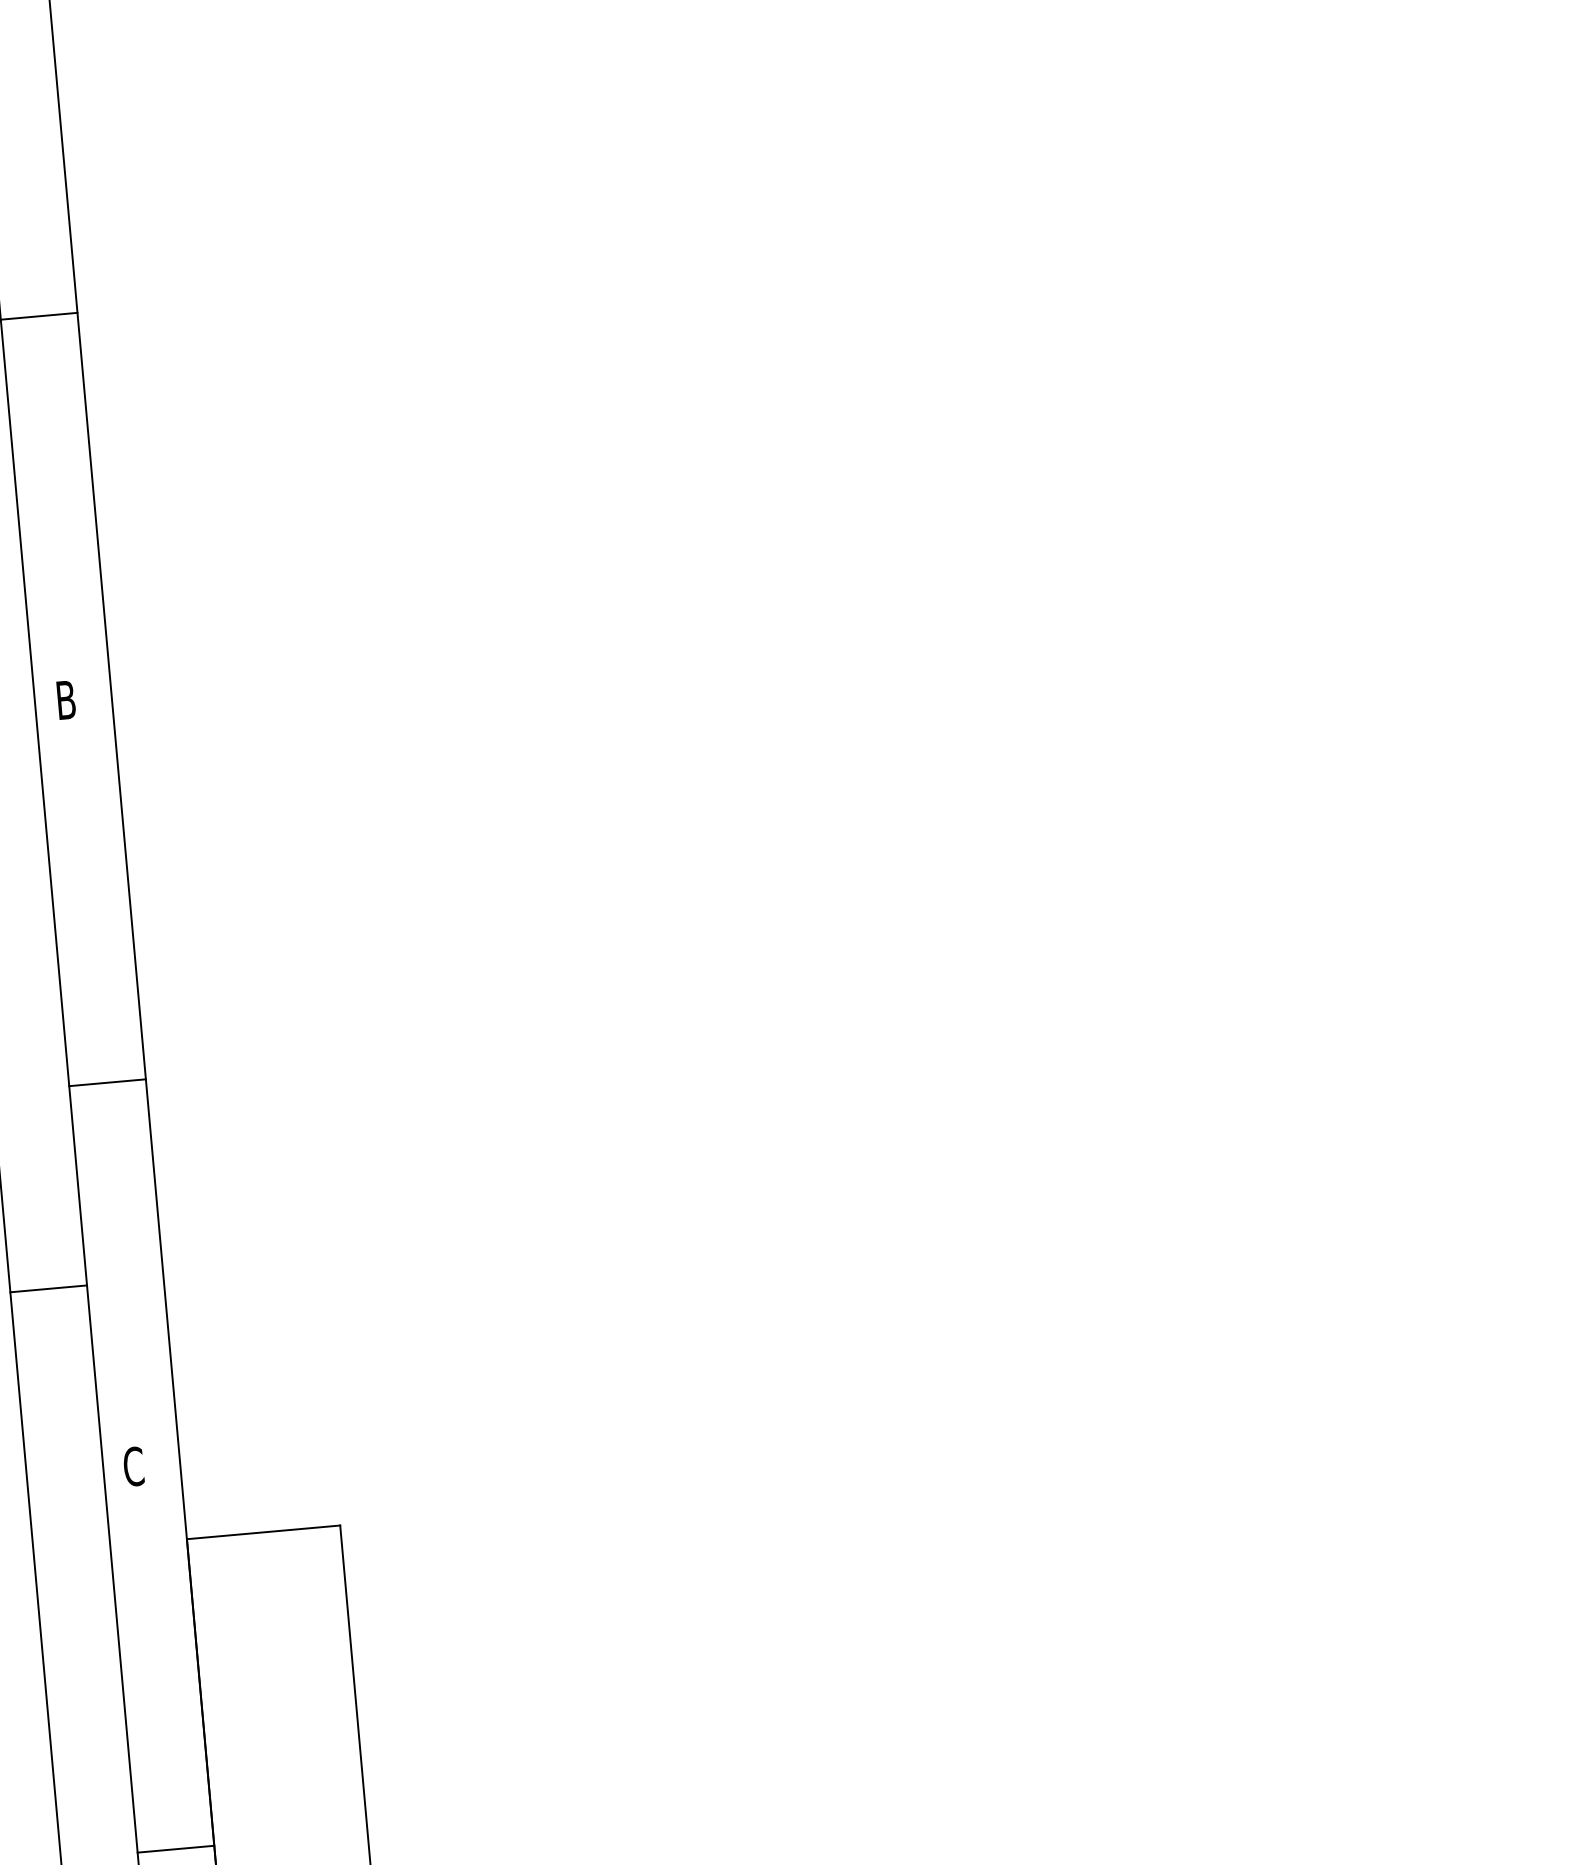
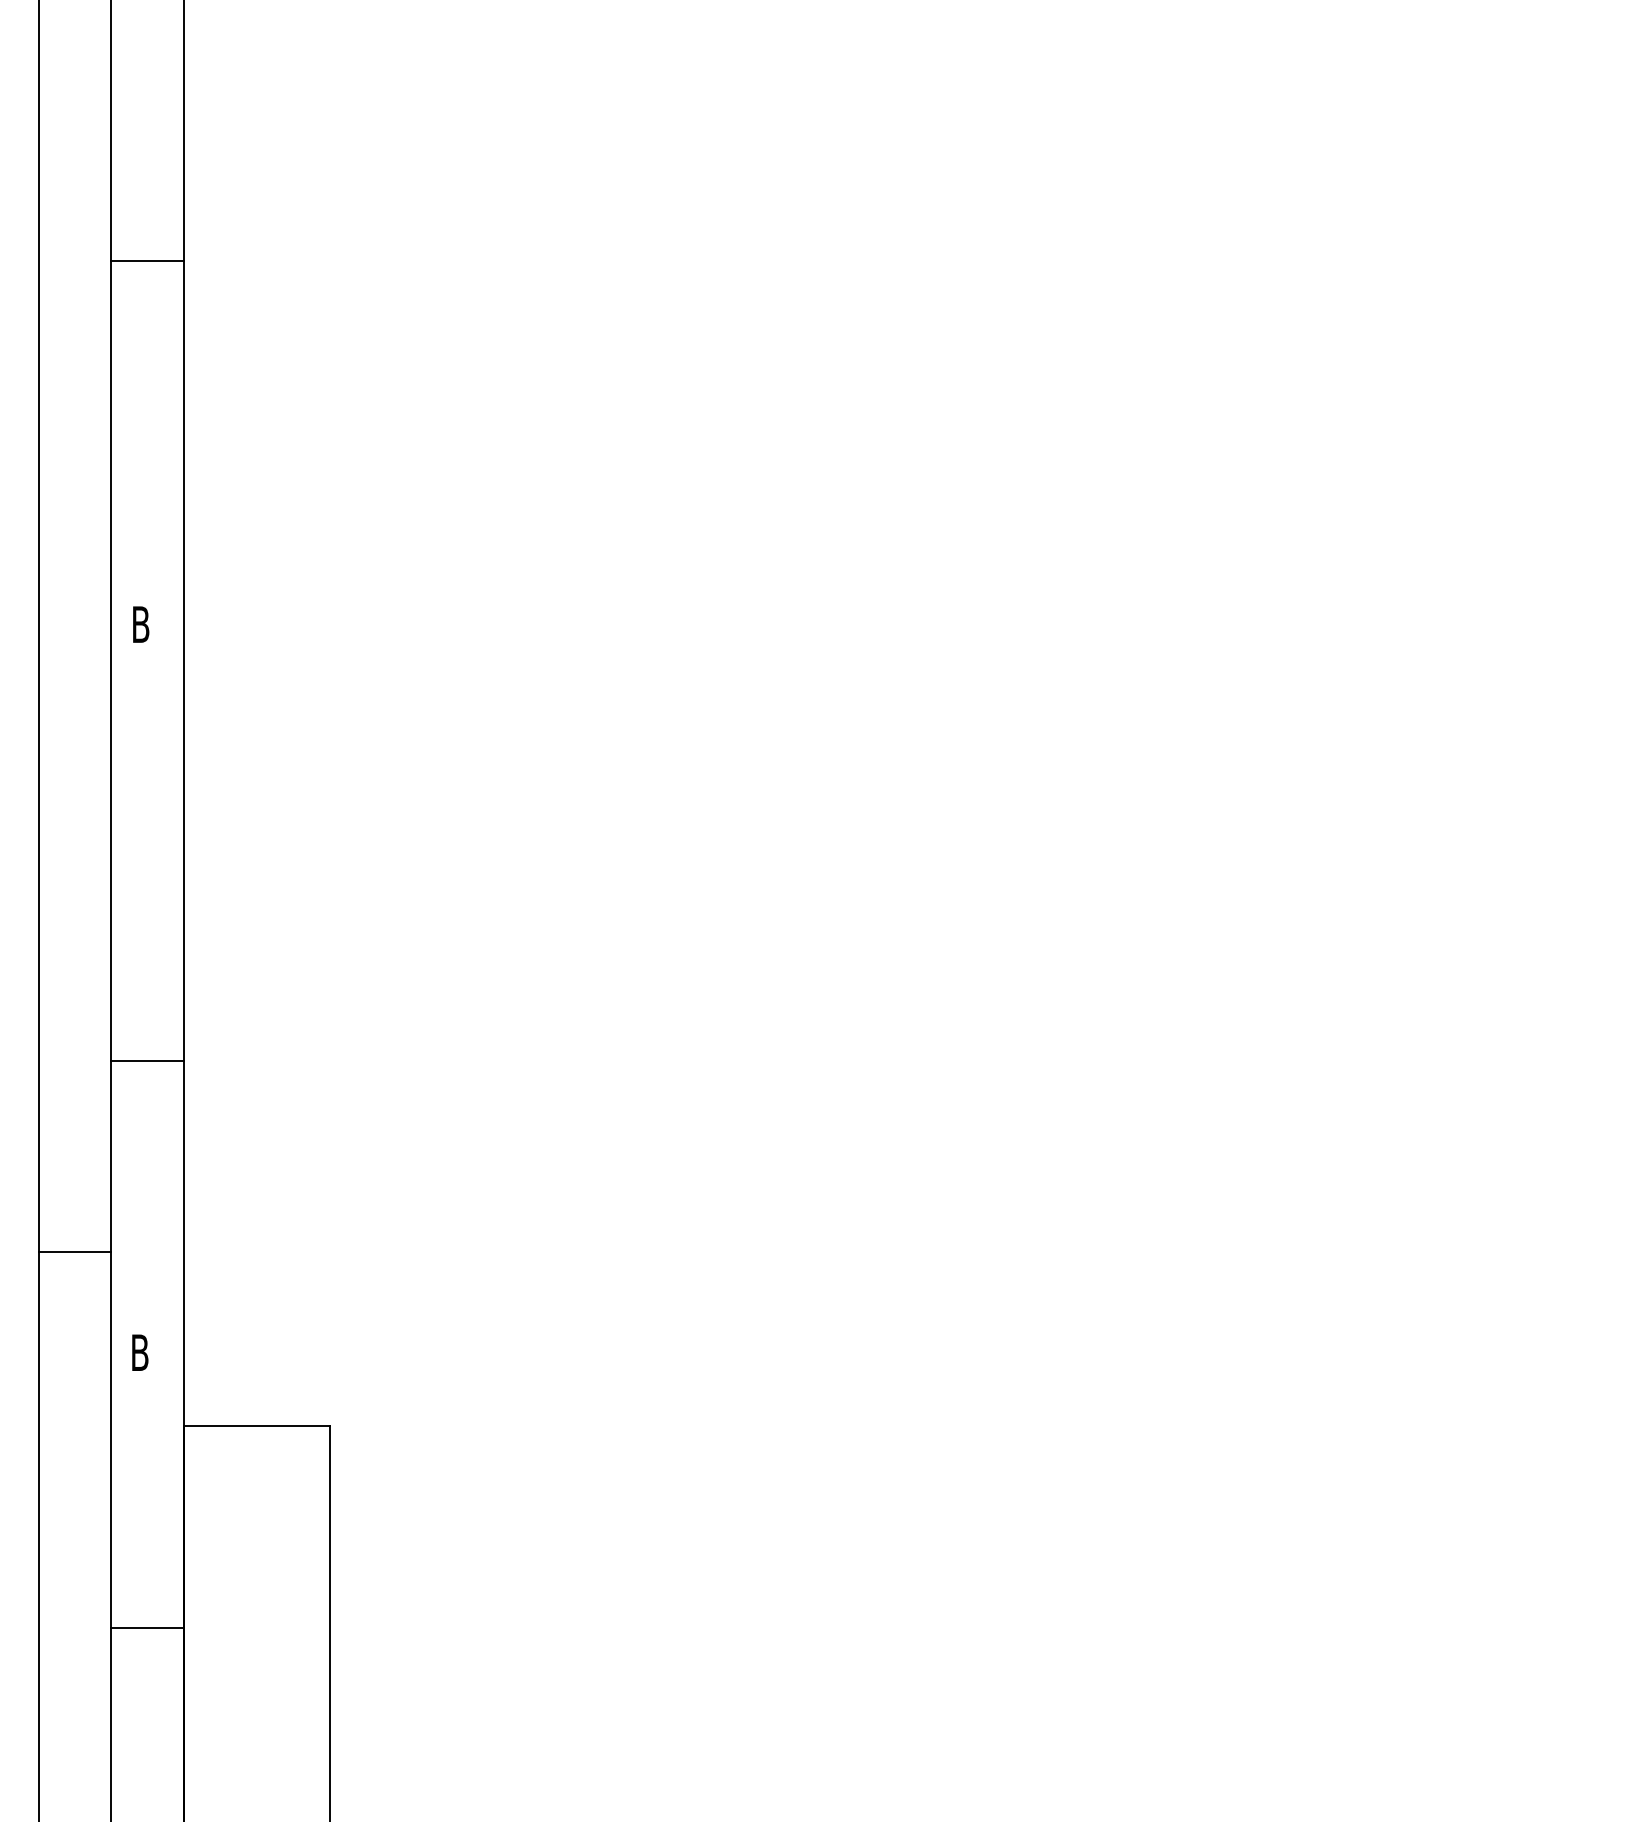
line: (107, 1082) -> (147, 1060), moved
line: (48, 1289) -> (74, 1252), moved
text: (134, 1466) -> (140, 1352), C -> B
line: (175, 1848) -> (147, 1627), moved

